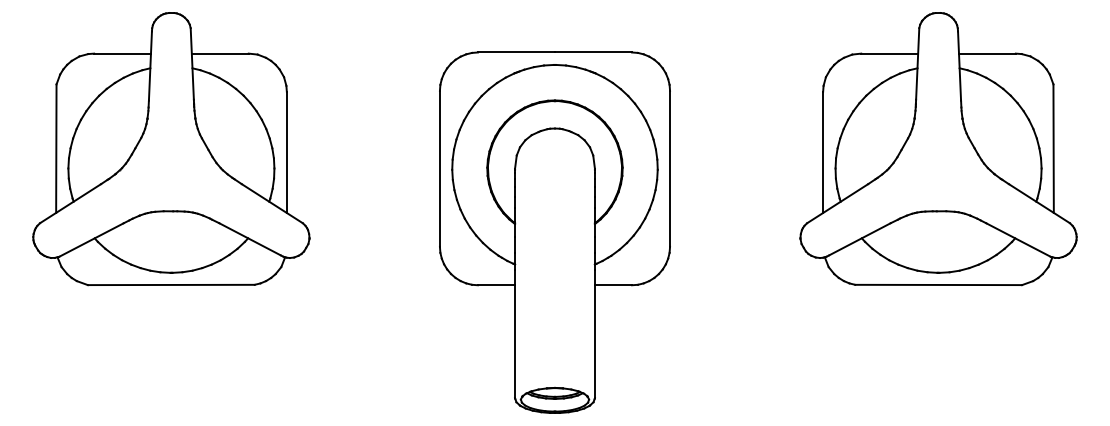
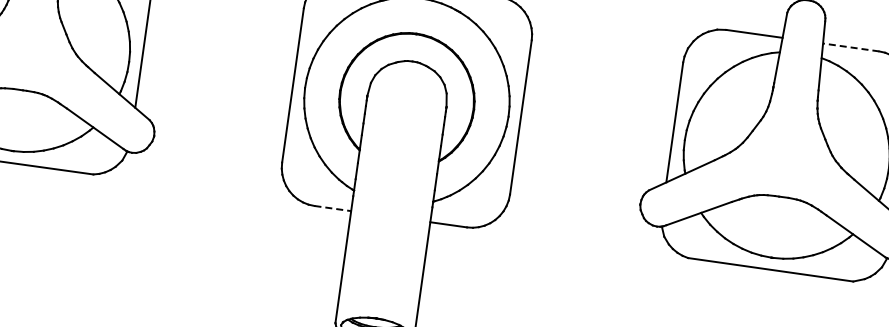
line: (986, 53) -> (850, 47), solid -> dashed
line: (496, 285) -> (332, 208), solid -> dashed

